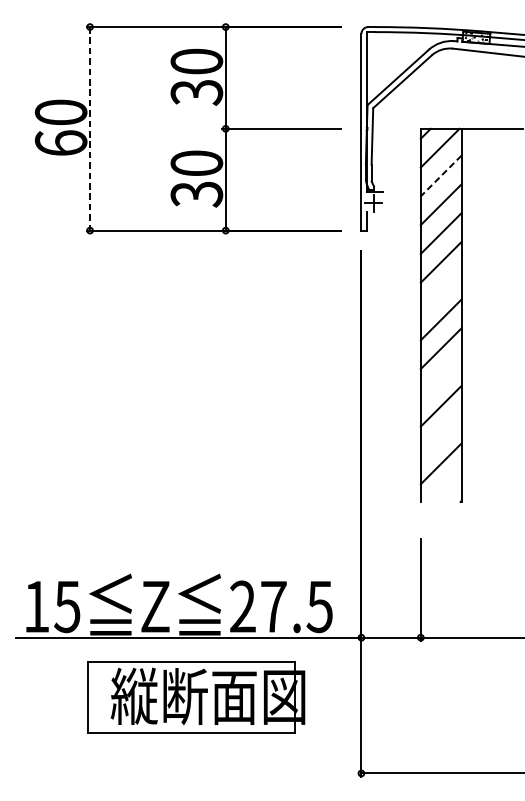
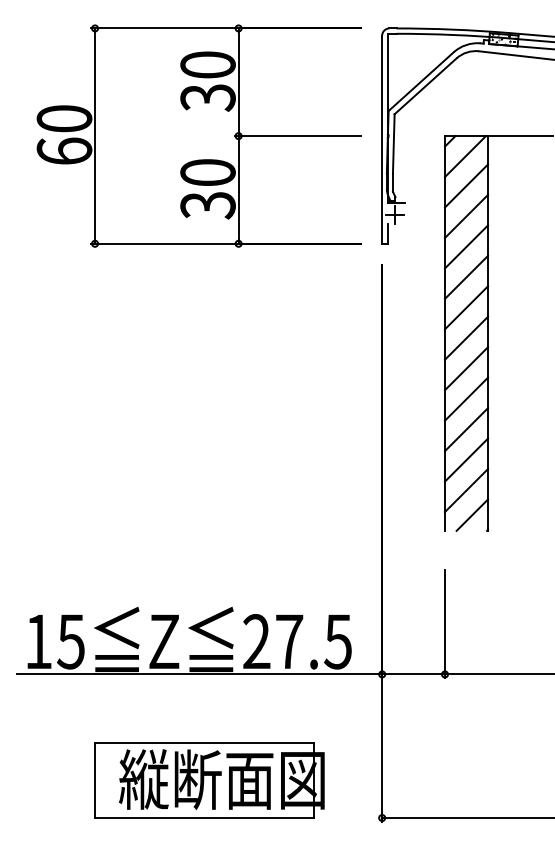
line: (90, 129) -> (95, 136), dashed -> solid
line: (441, 176) -> (466, 186), dashed -> solid
line: (441, 290) -> (466, 307), added
line: (441, 376) -> (466, 398), added
line: (441, 434) -> (466, 459), added
line: (446, 486) -> (472, 514), added
part: (196, 697) -> (209, 780), moved

